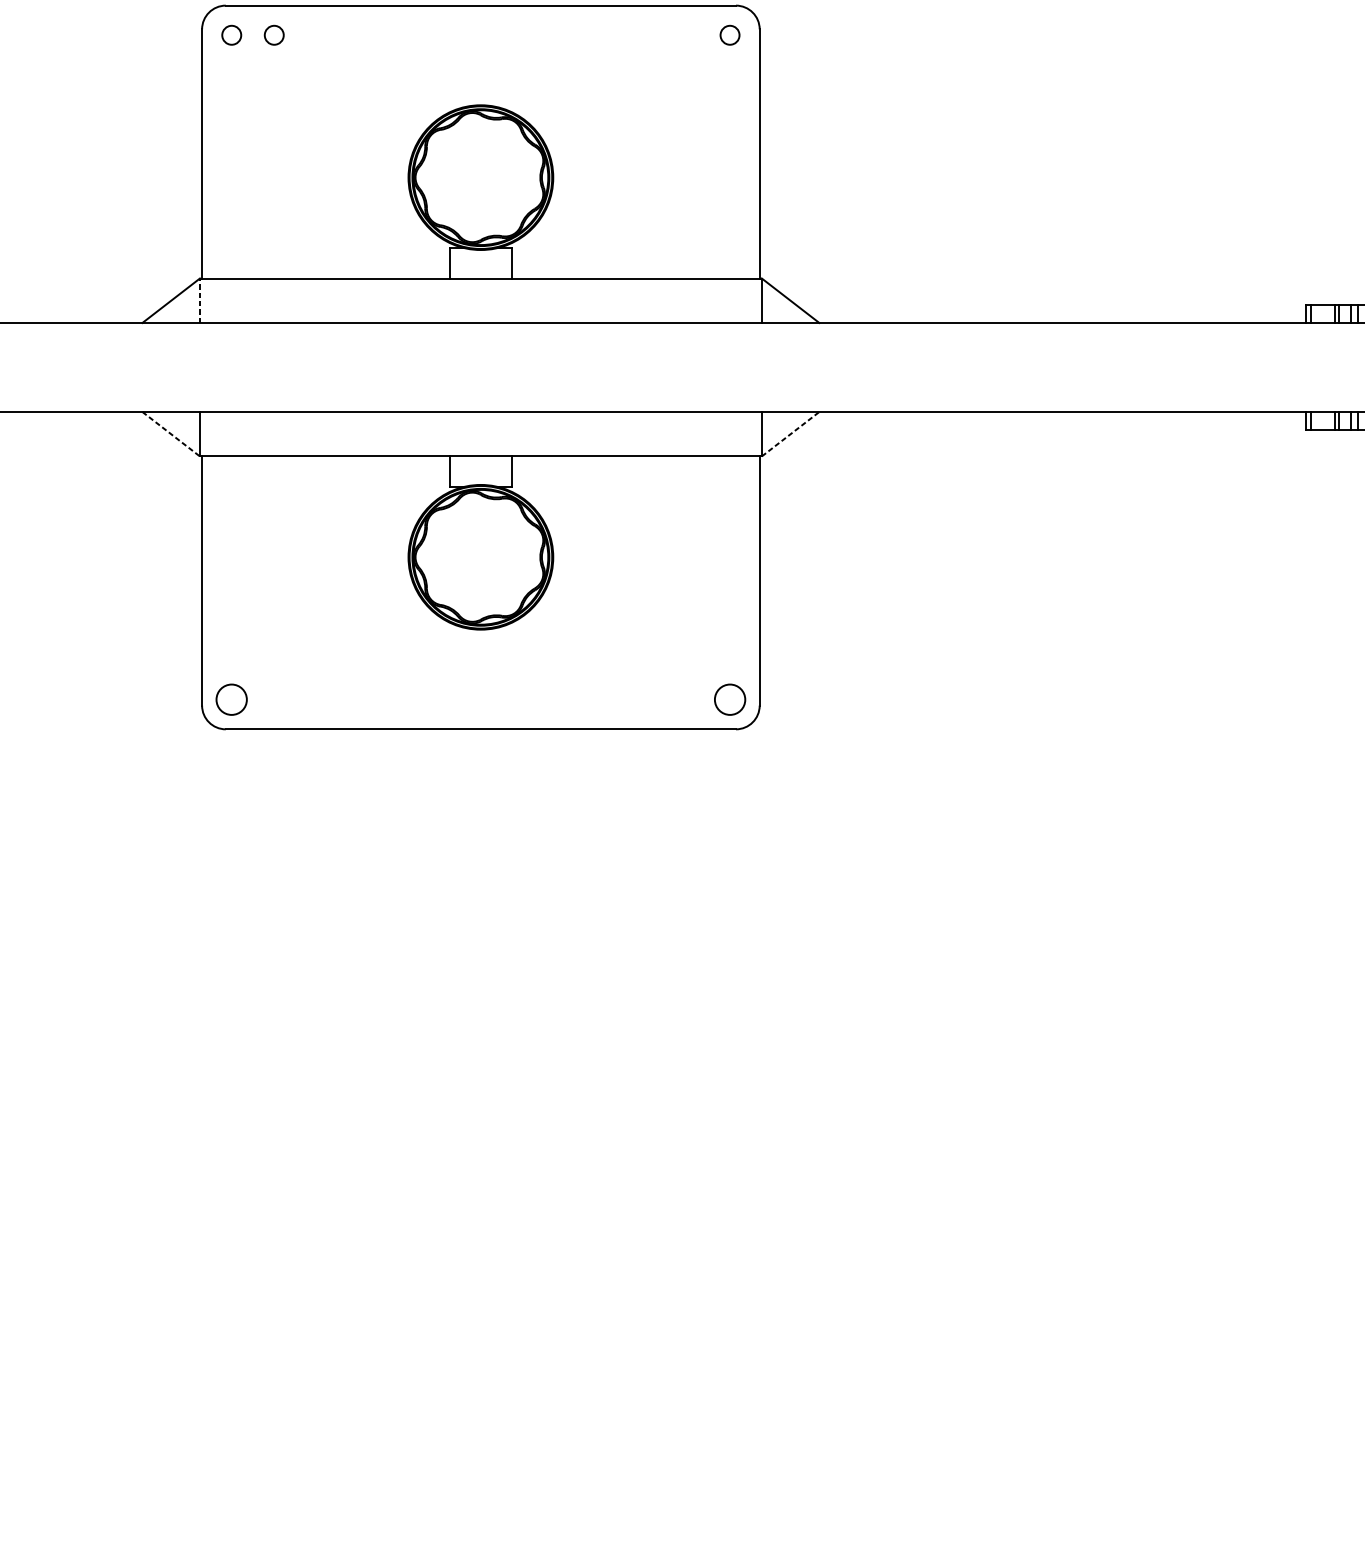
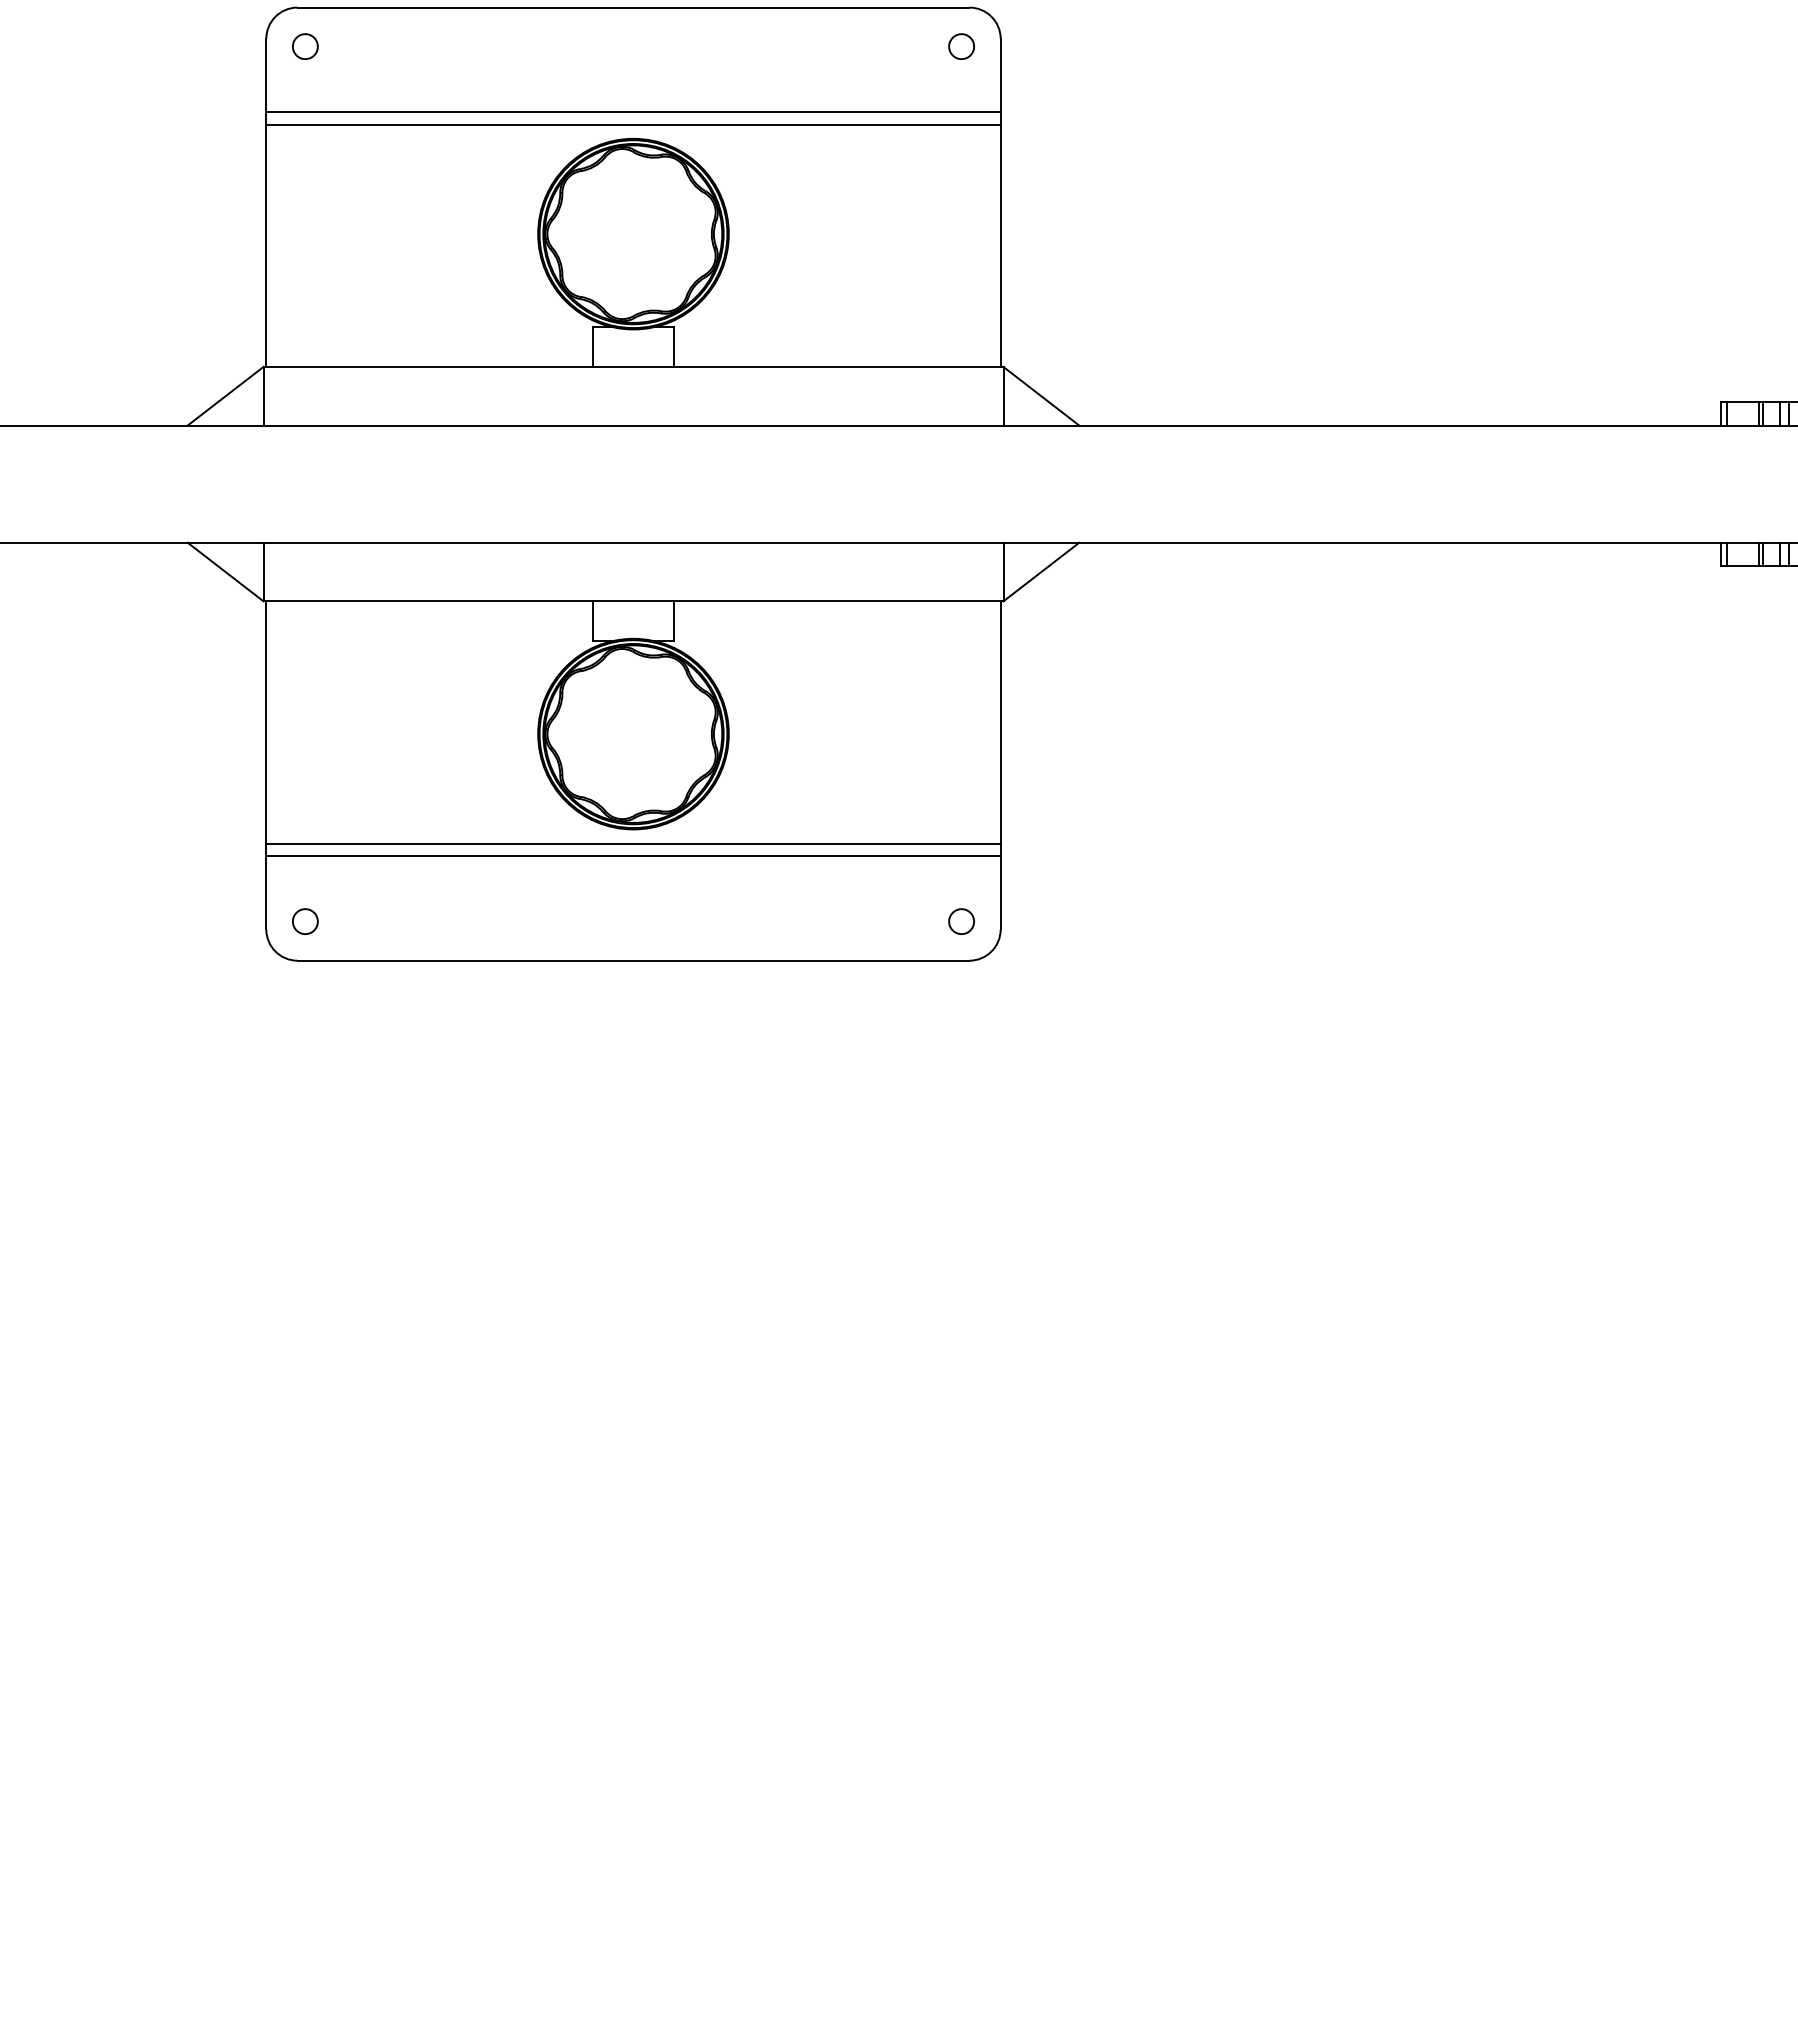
circle: (274, 35) -> (361, 46), removed
line: (480, 85) -> (633, 112), added
line: (480, 94) -> (633, 124), added
line: (199, 300) -> (263, 395), dashed -> solid
line: (171, 434) -> (225, 572), dashed -> solid
line: (790, 434) -> (1041, 572), dashed -> solid
line: (480, 640) -> (633, 843), added
line: (480, 650) -> (633, 856), added
circle: (231, 699) -> (305, 921), size x0.62
circle: (729, 699) -> (961, 921), size x0.62

